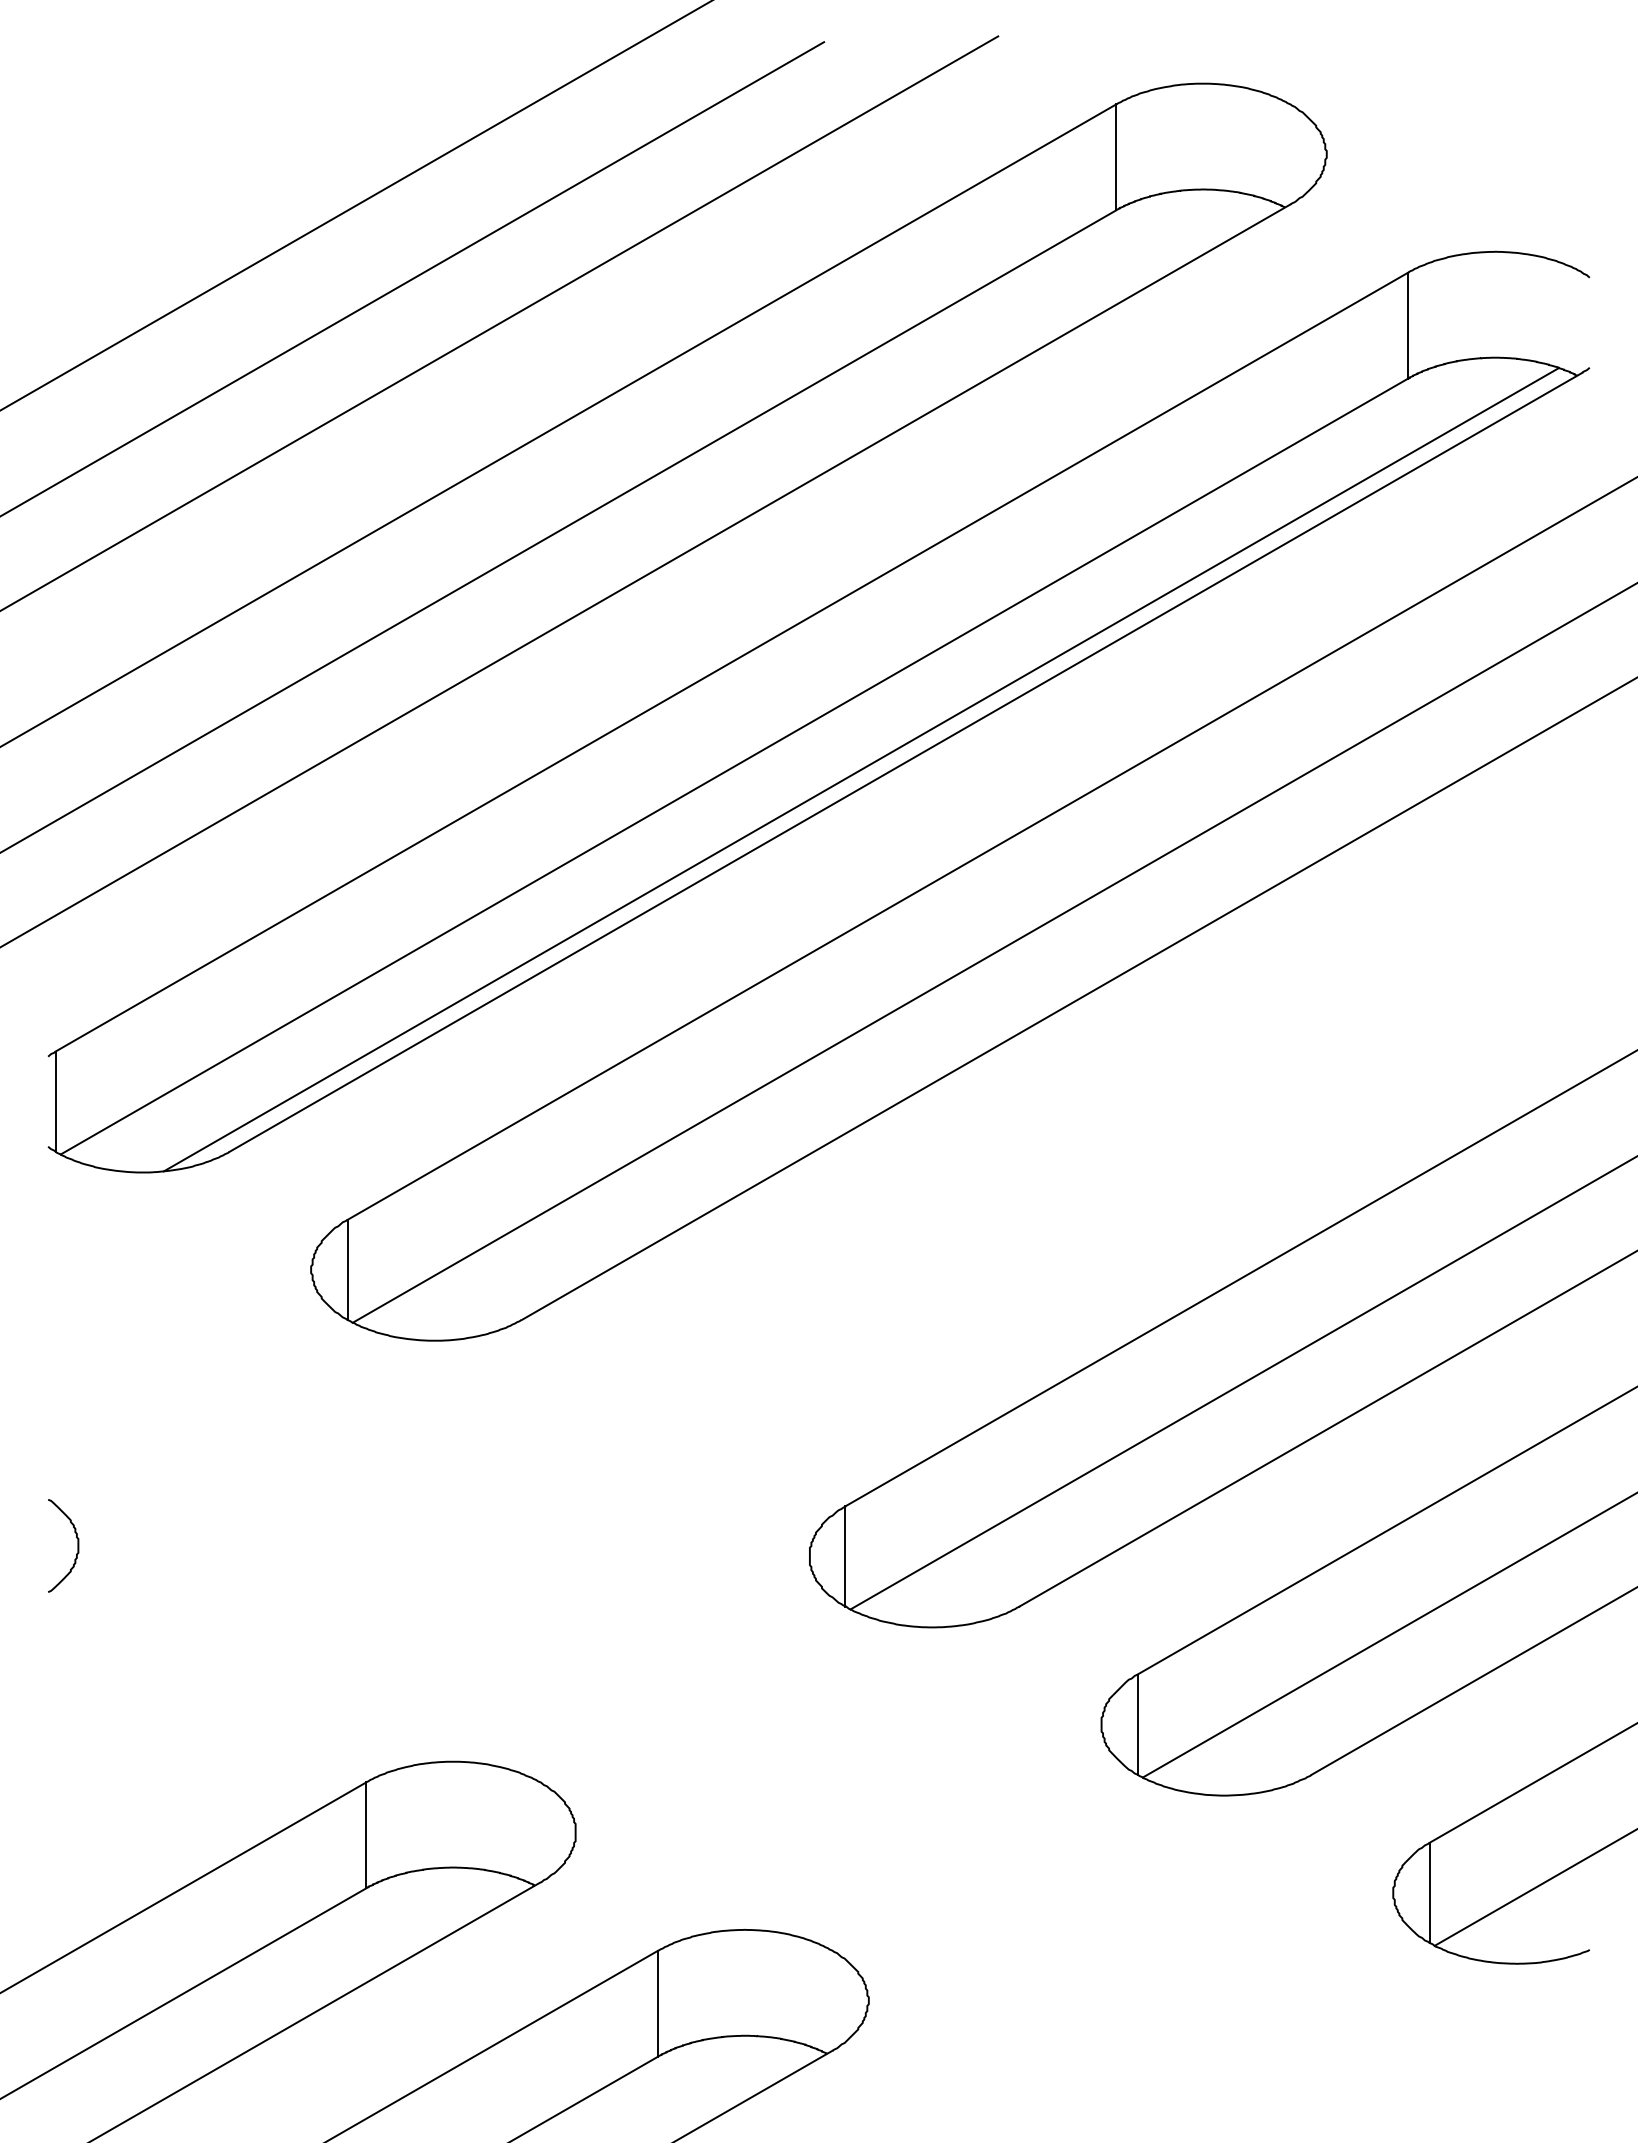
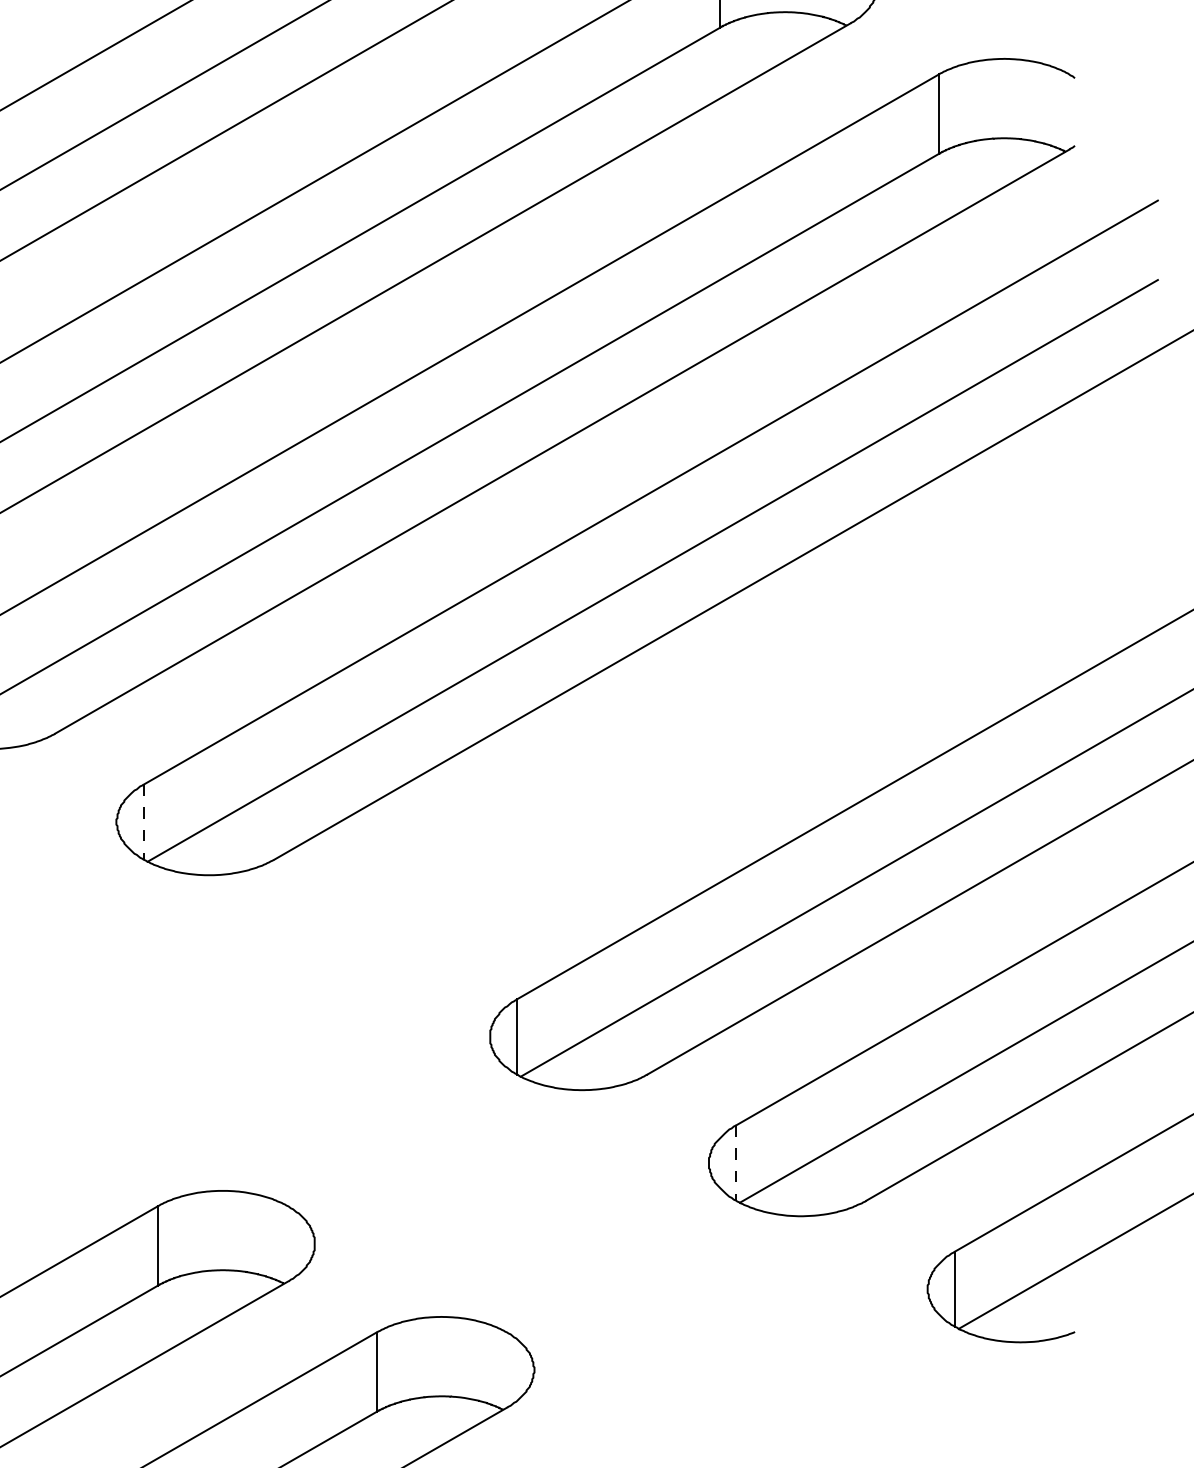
line: (861, 769) -> (529, 446), removed
line: (347, 1270) -> (143, 822), solid -> dashed
line: (1137, 1725) -> (735, 1163), solid -> dashed

